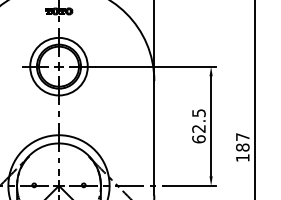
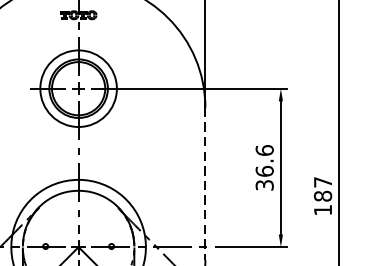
text: (198, 126) -> (264, 168), 62.5 -> 36.6
line: (154, 138) -> (205, 184), solid -> dashed

